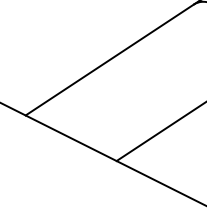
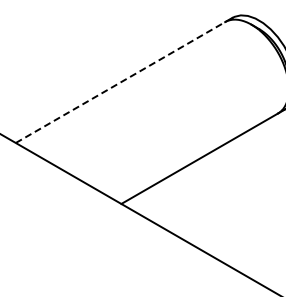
line: (109, 59) -> (120, 82), solid -> dashed

